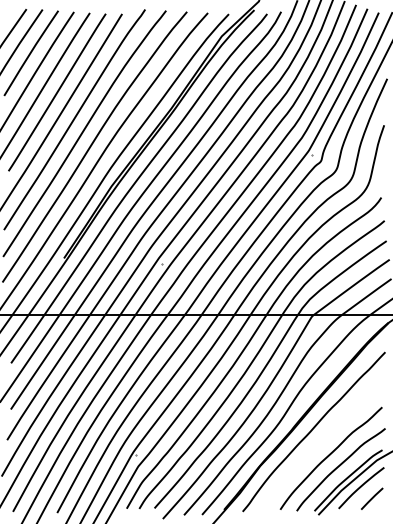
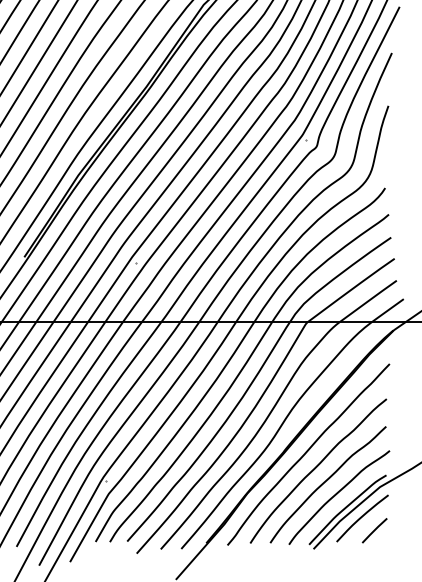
curve: (320, 444) -> (315, 468), added

